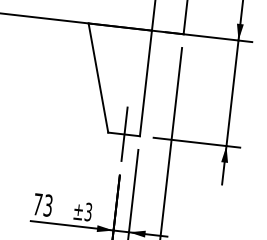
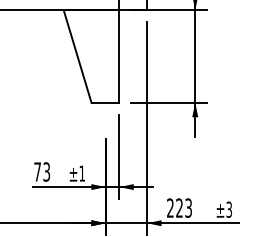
line: (124, 134) -> (105, 102), removed
text: (88, 211) -> (82, 173), ±3 -> ±1

